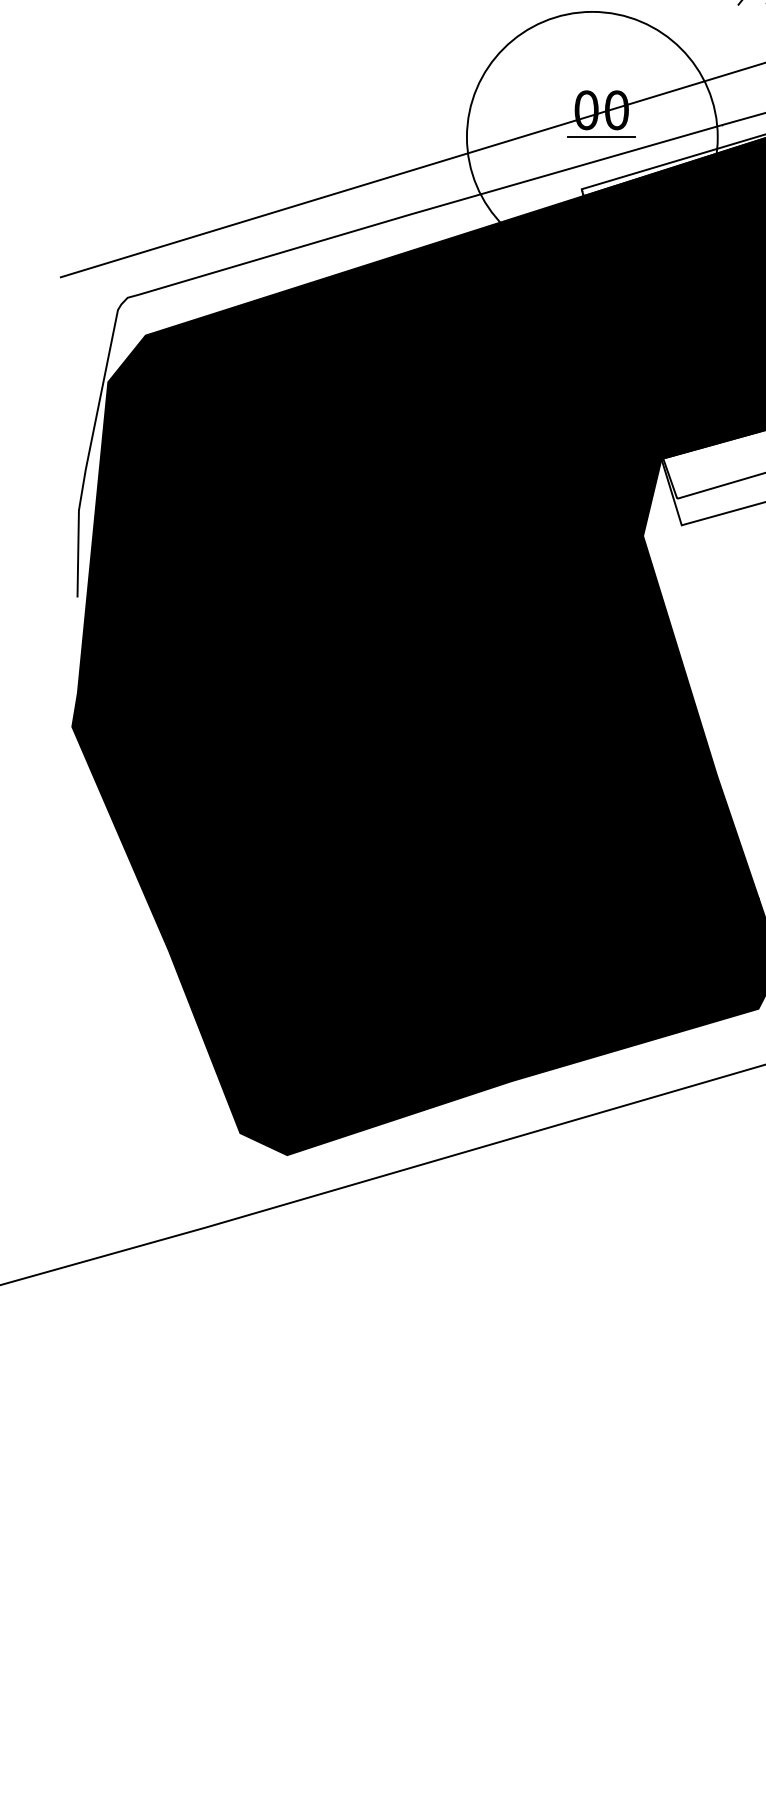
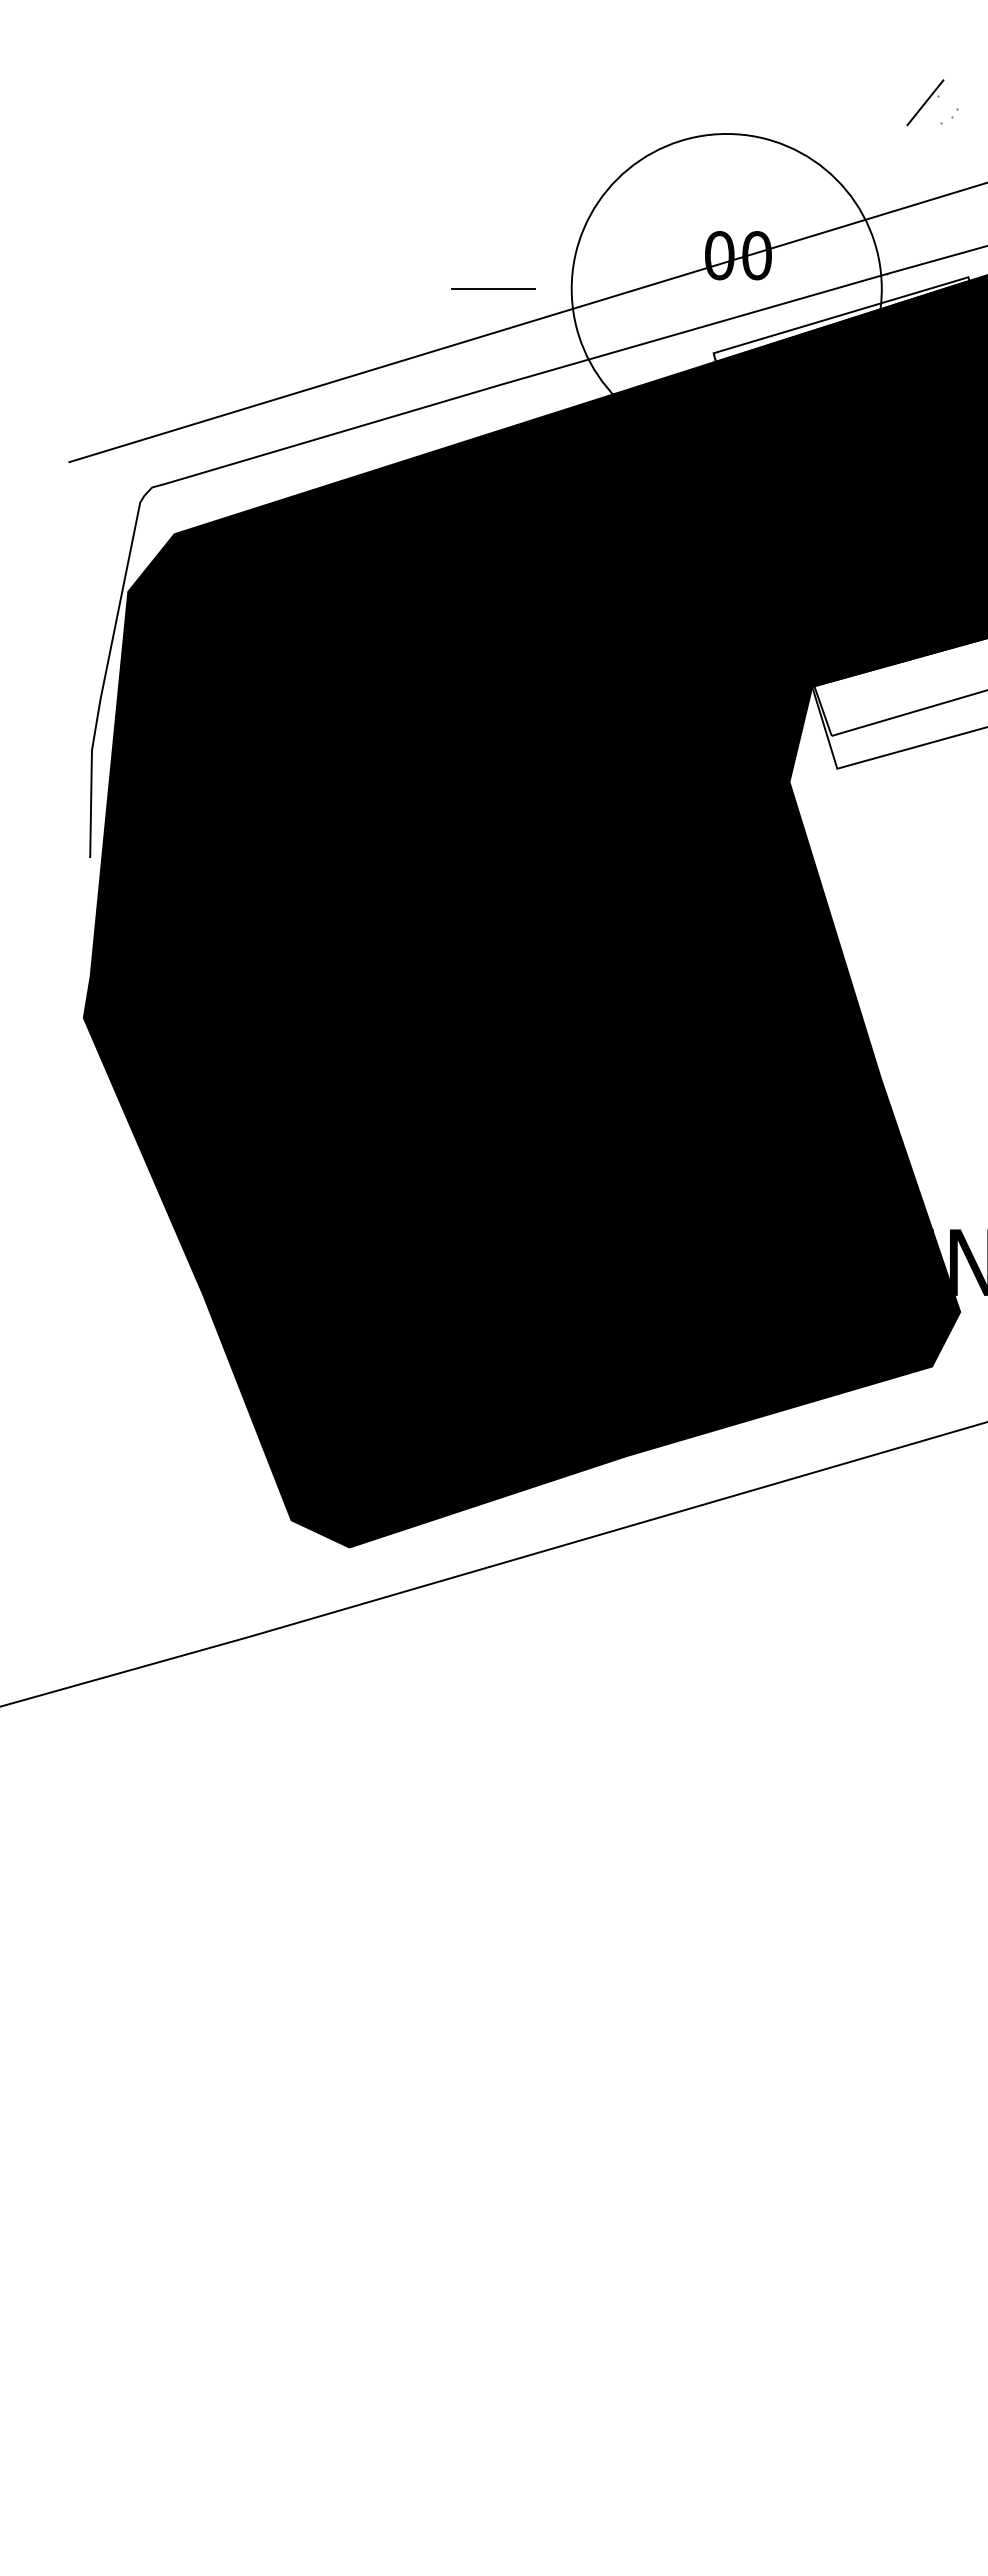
line: (601, 136) -> (493, 288), moved

